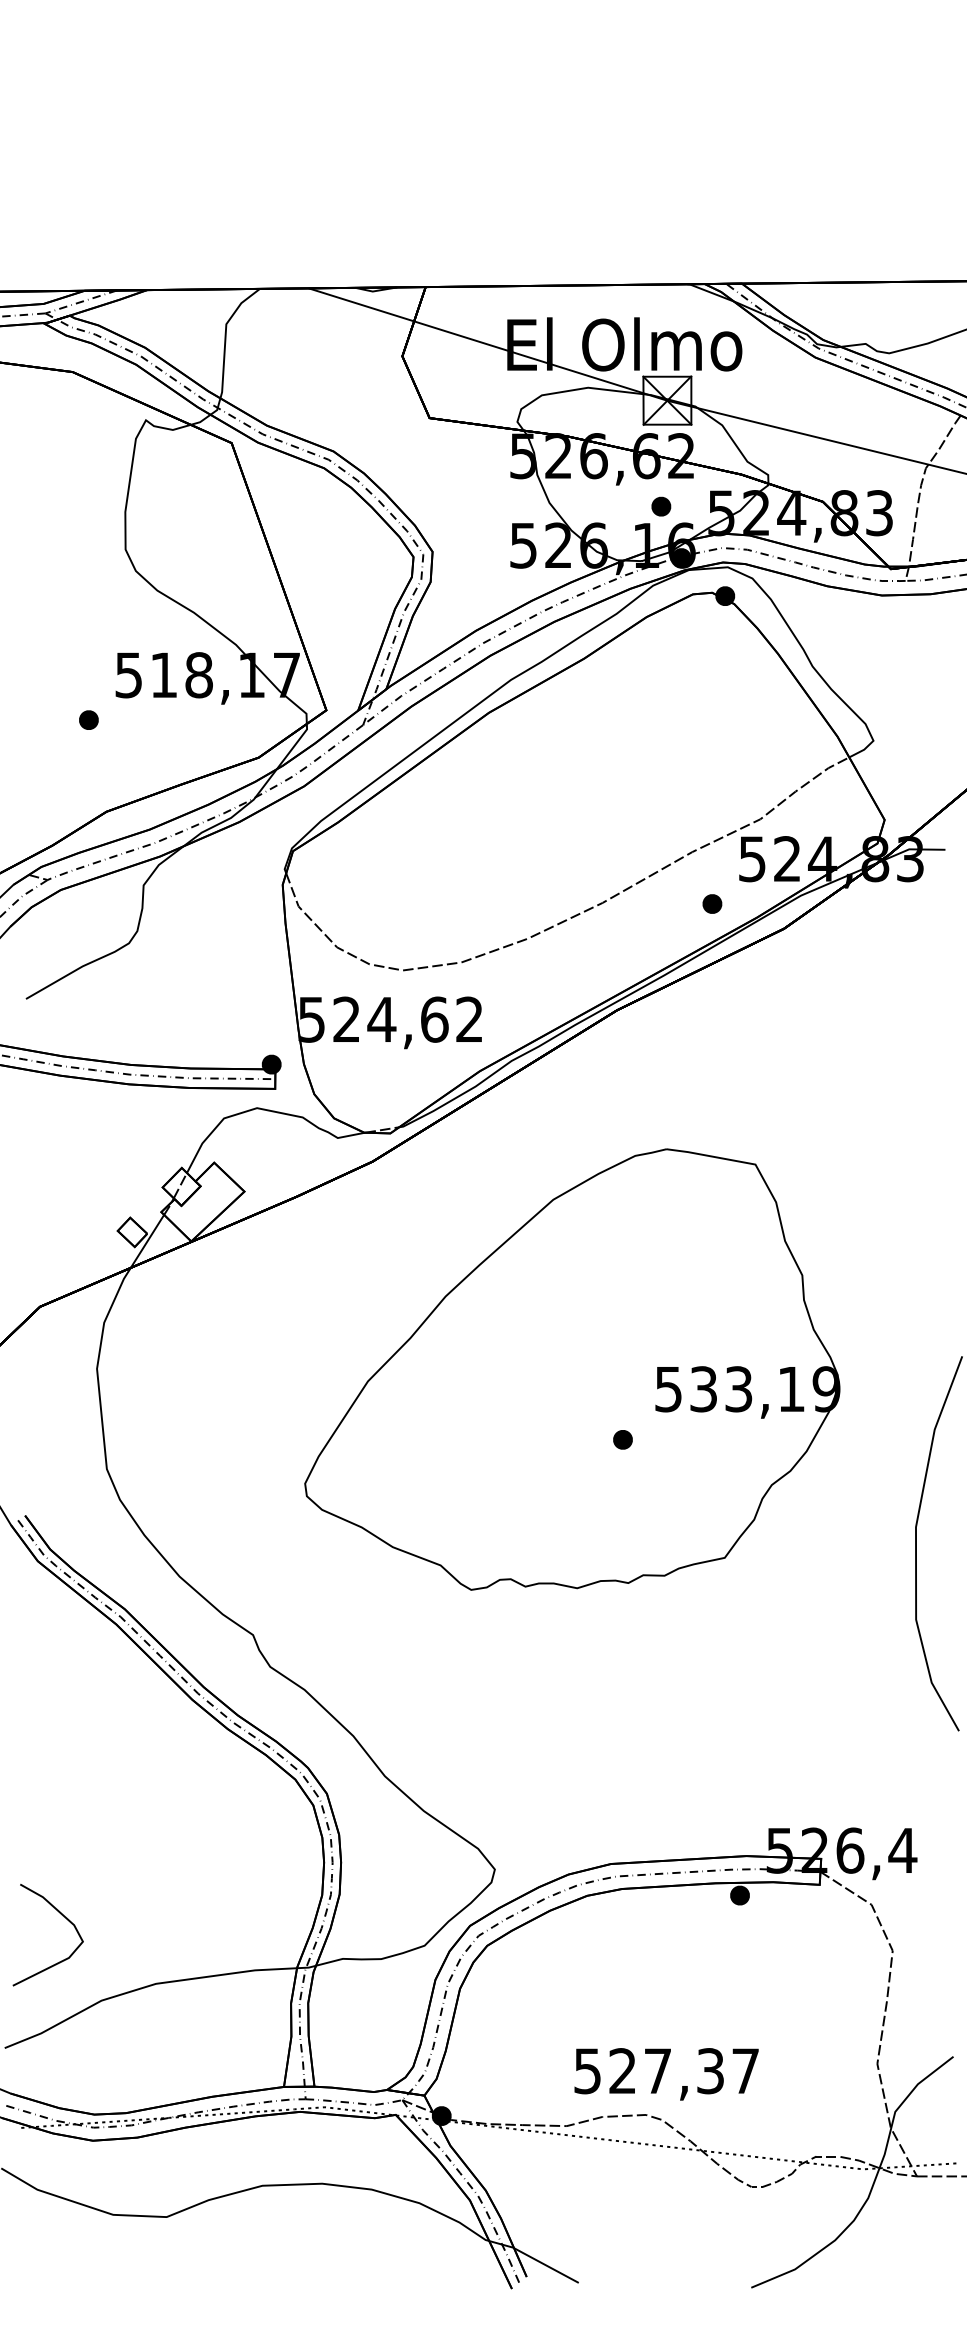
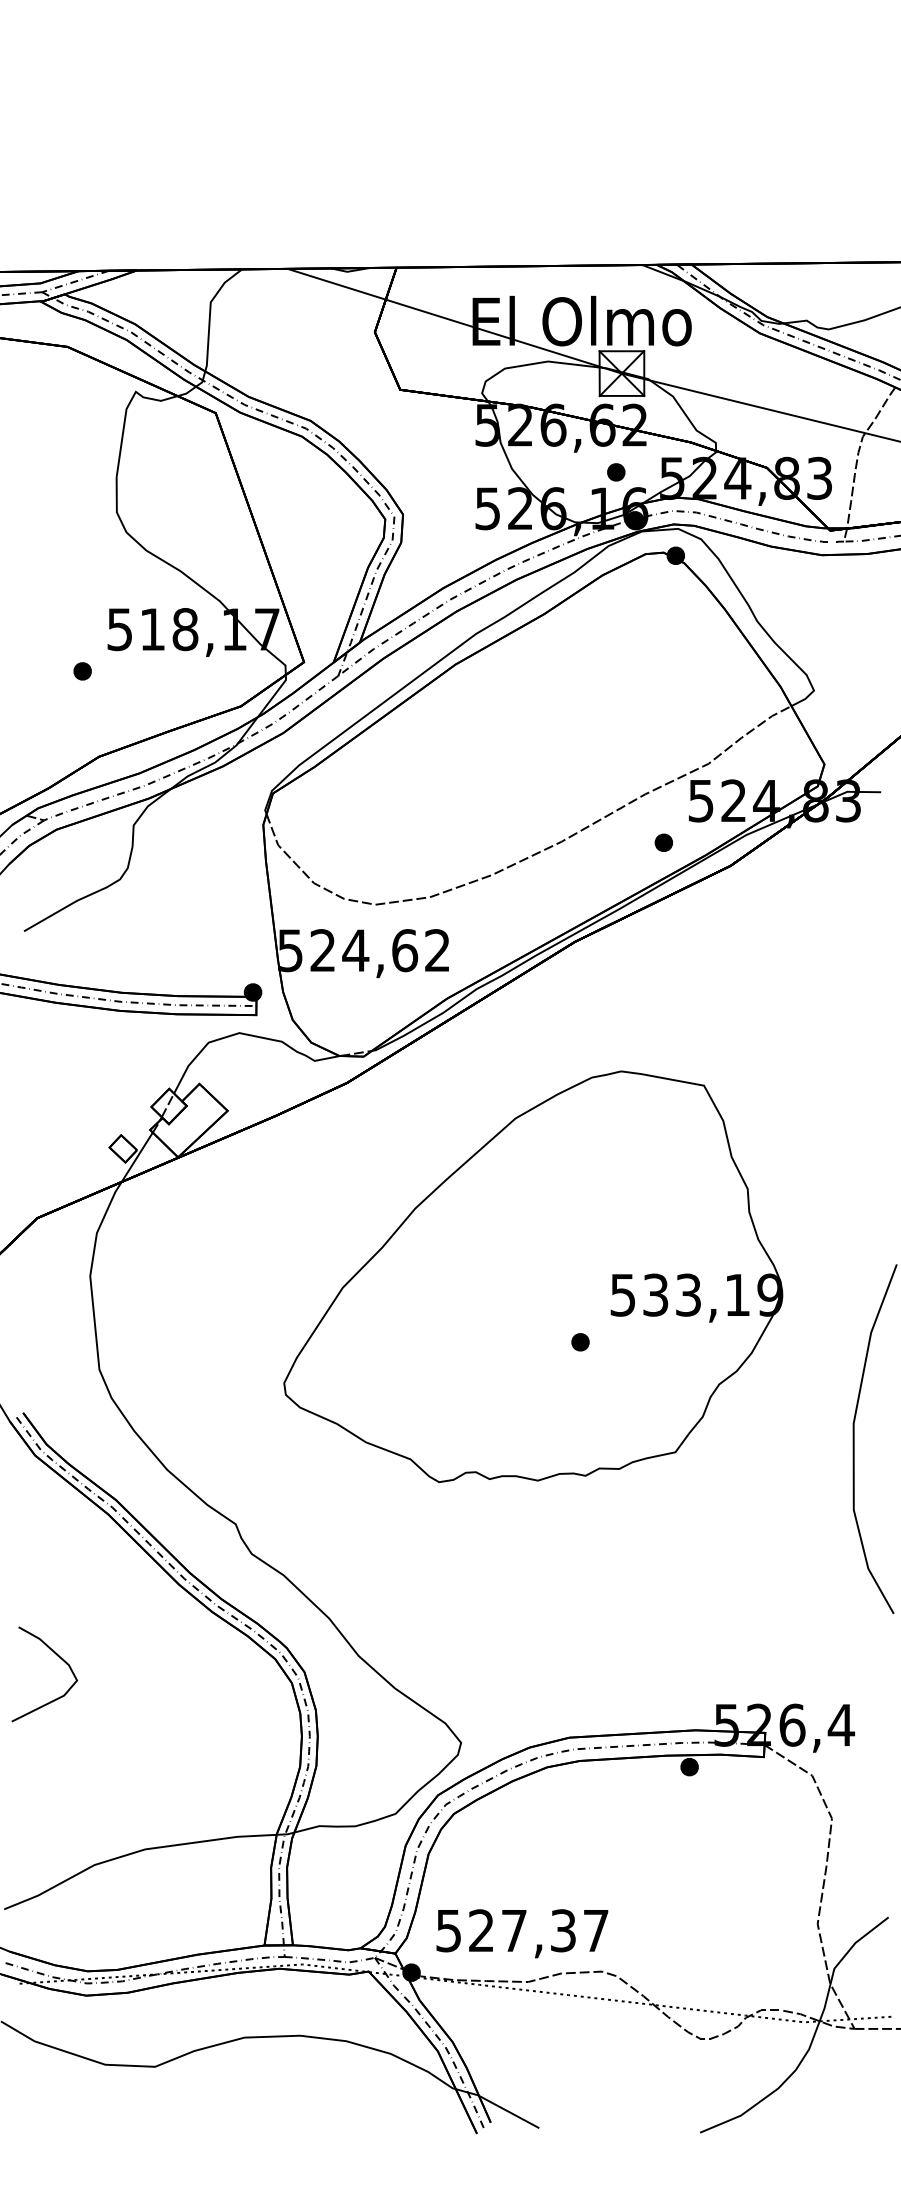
curve: (61, 1915) -> (57, 1656), moved
text: (666, 2074) -> (522, 1933), moved

